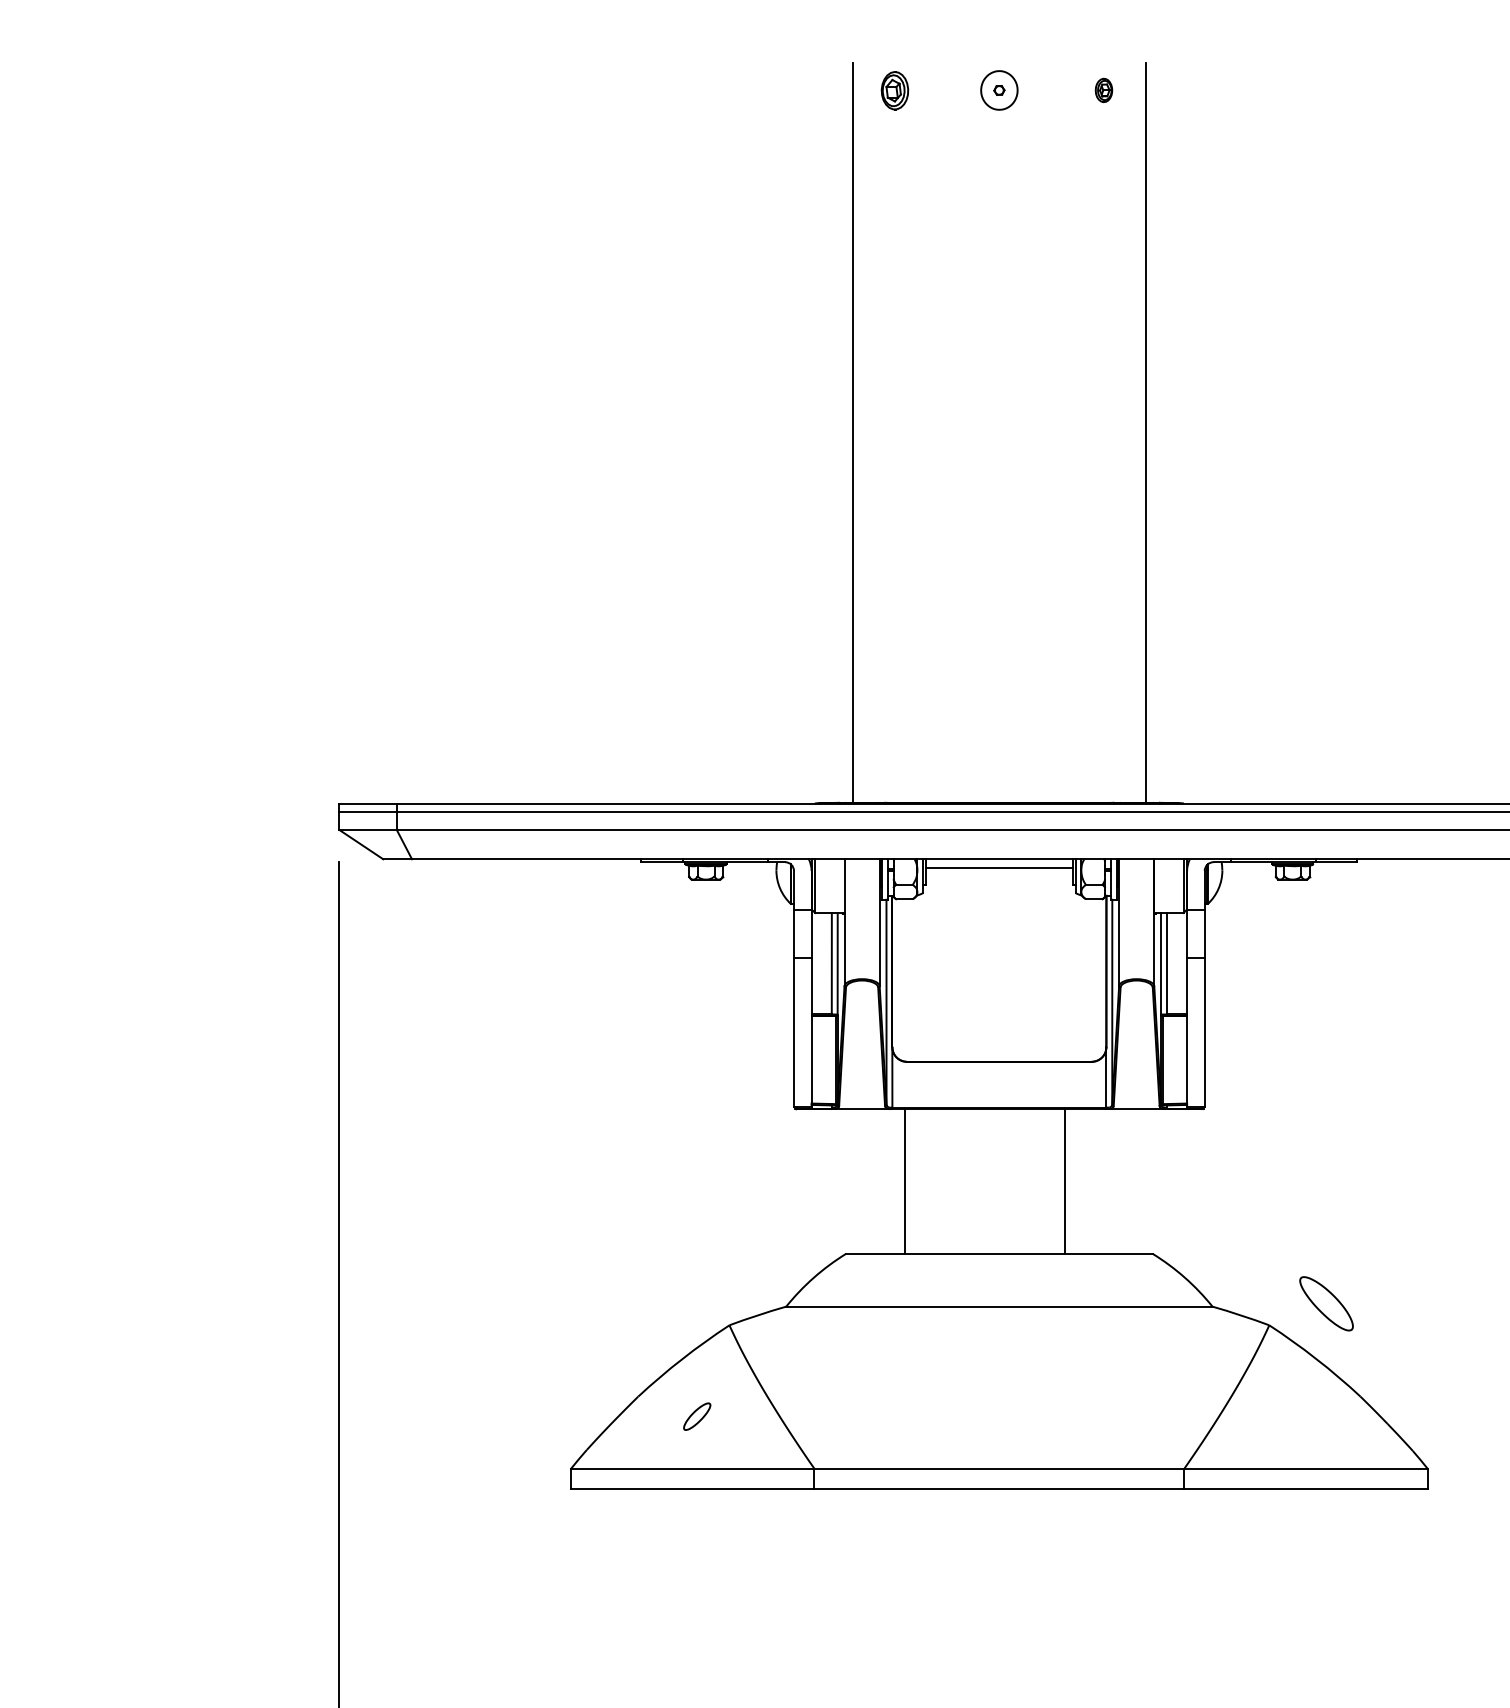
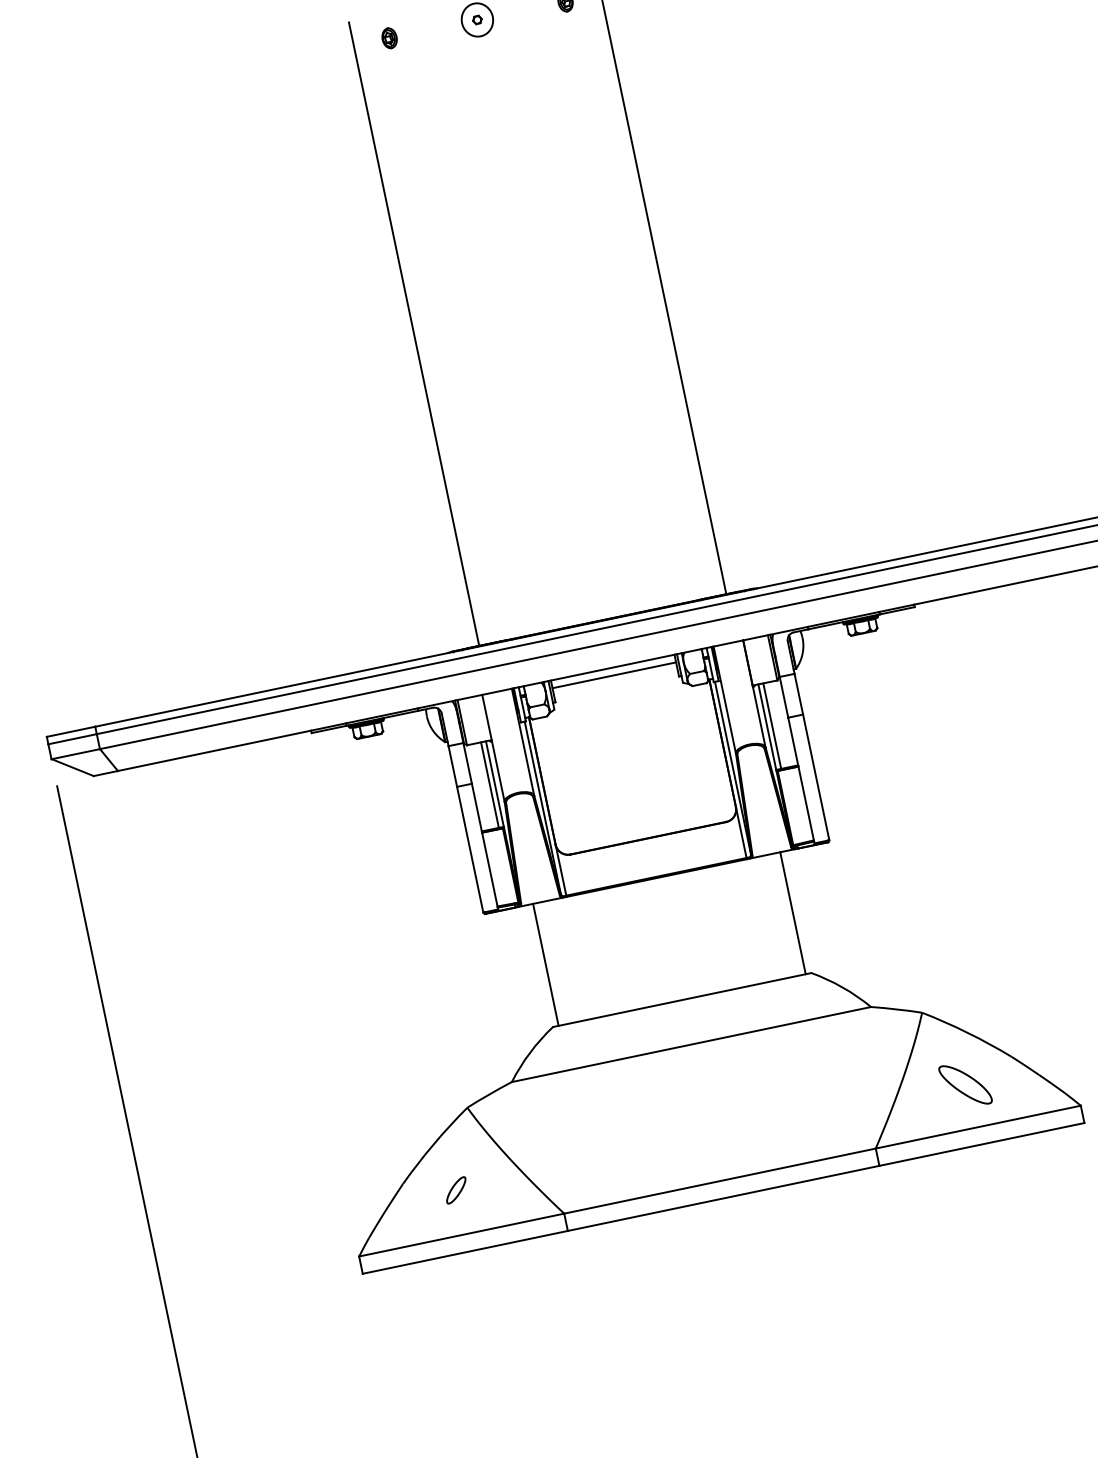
part: (895, 89) -> (389, 37), size x0.62
line: (904, 1181) -> (545, 964), moved
line: (1065, 1181) -> (793, 913), moved
part: (1326, 1303) -> (965, 1084), moved

